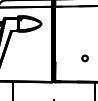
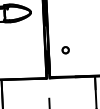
part: (84, 58) -> (65, 50), moved

